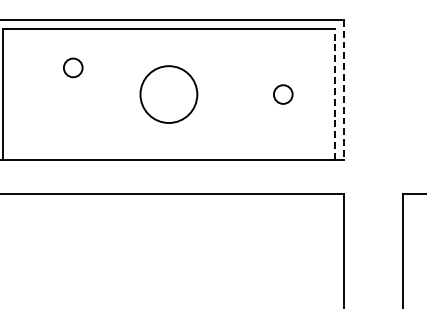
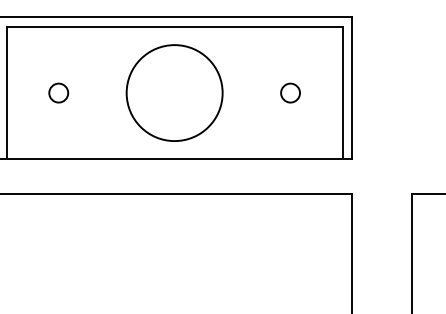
circle: (73, 67) -> (58, 92), moved
line: (344, 90) -> (352, 88), dashed -> solid
line: (334, 93) -> (342, 92), dashed -> solid
circle: (168, 94) -> (174, 93), size x1.67

